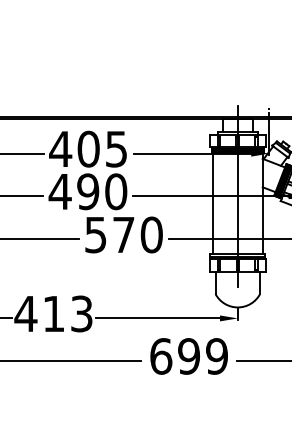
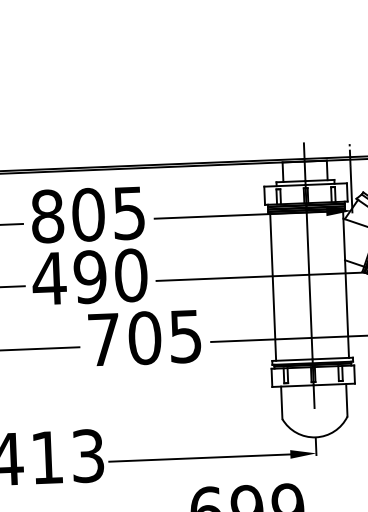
text: (60, 148) -> (47, 215), 405 -> 805
text: (123, 234) -> (144, 337), 570 -> 705

